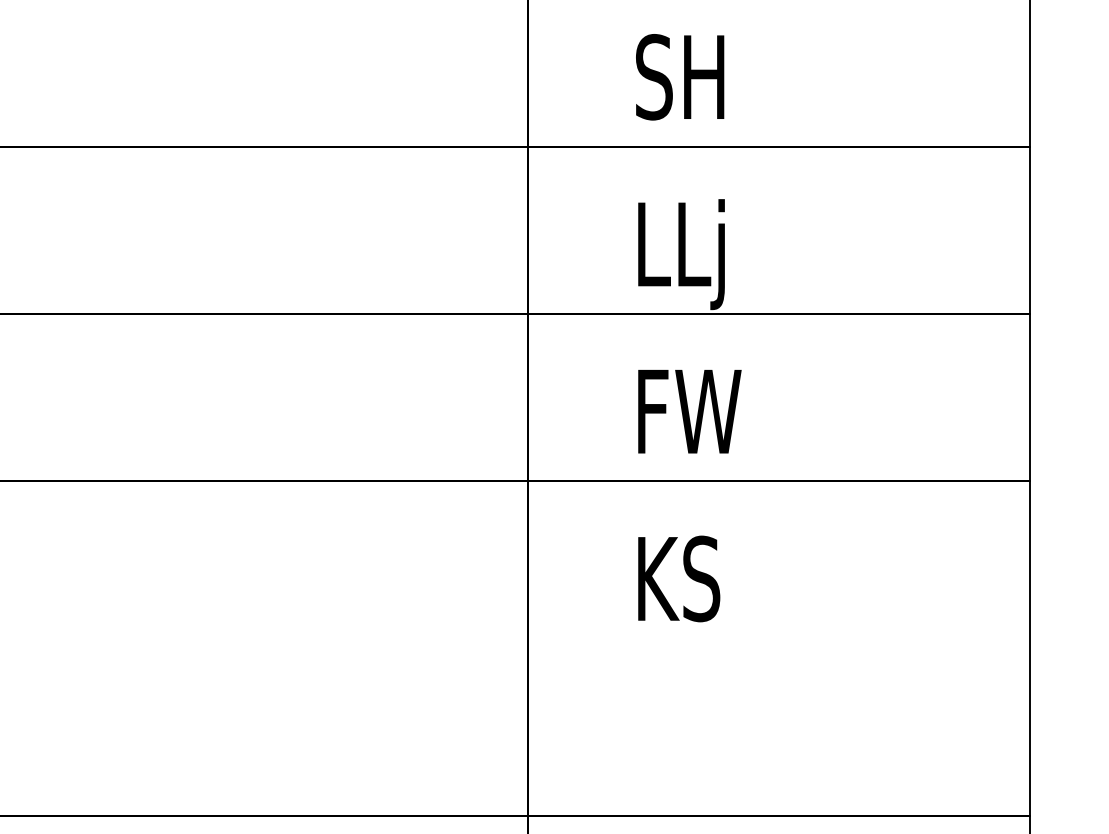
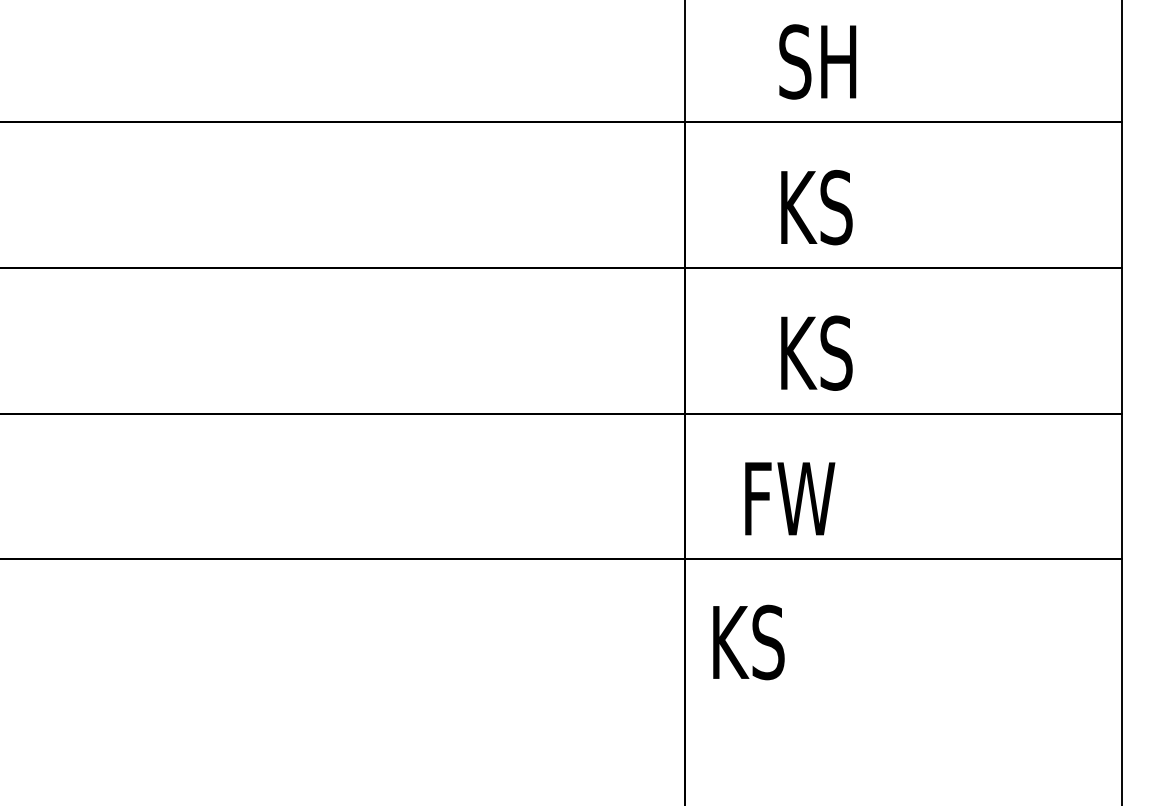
text: (679, 77) -> (817, 207), SH -> KS
text: (684, 253) -> (821, 361), LLj -> KS
text: (690, 411) -> (790, 498), moved
text: (678, 578) -> (748, 642), moved

